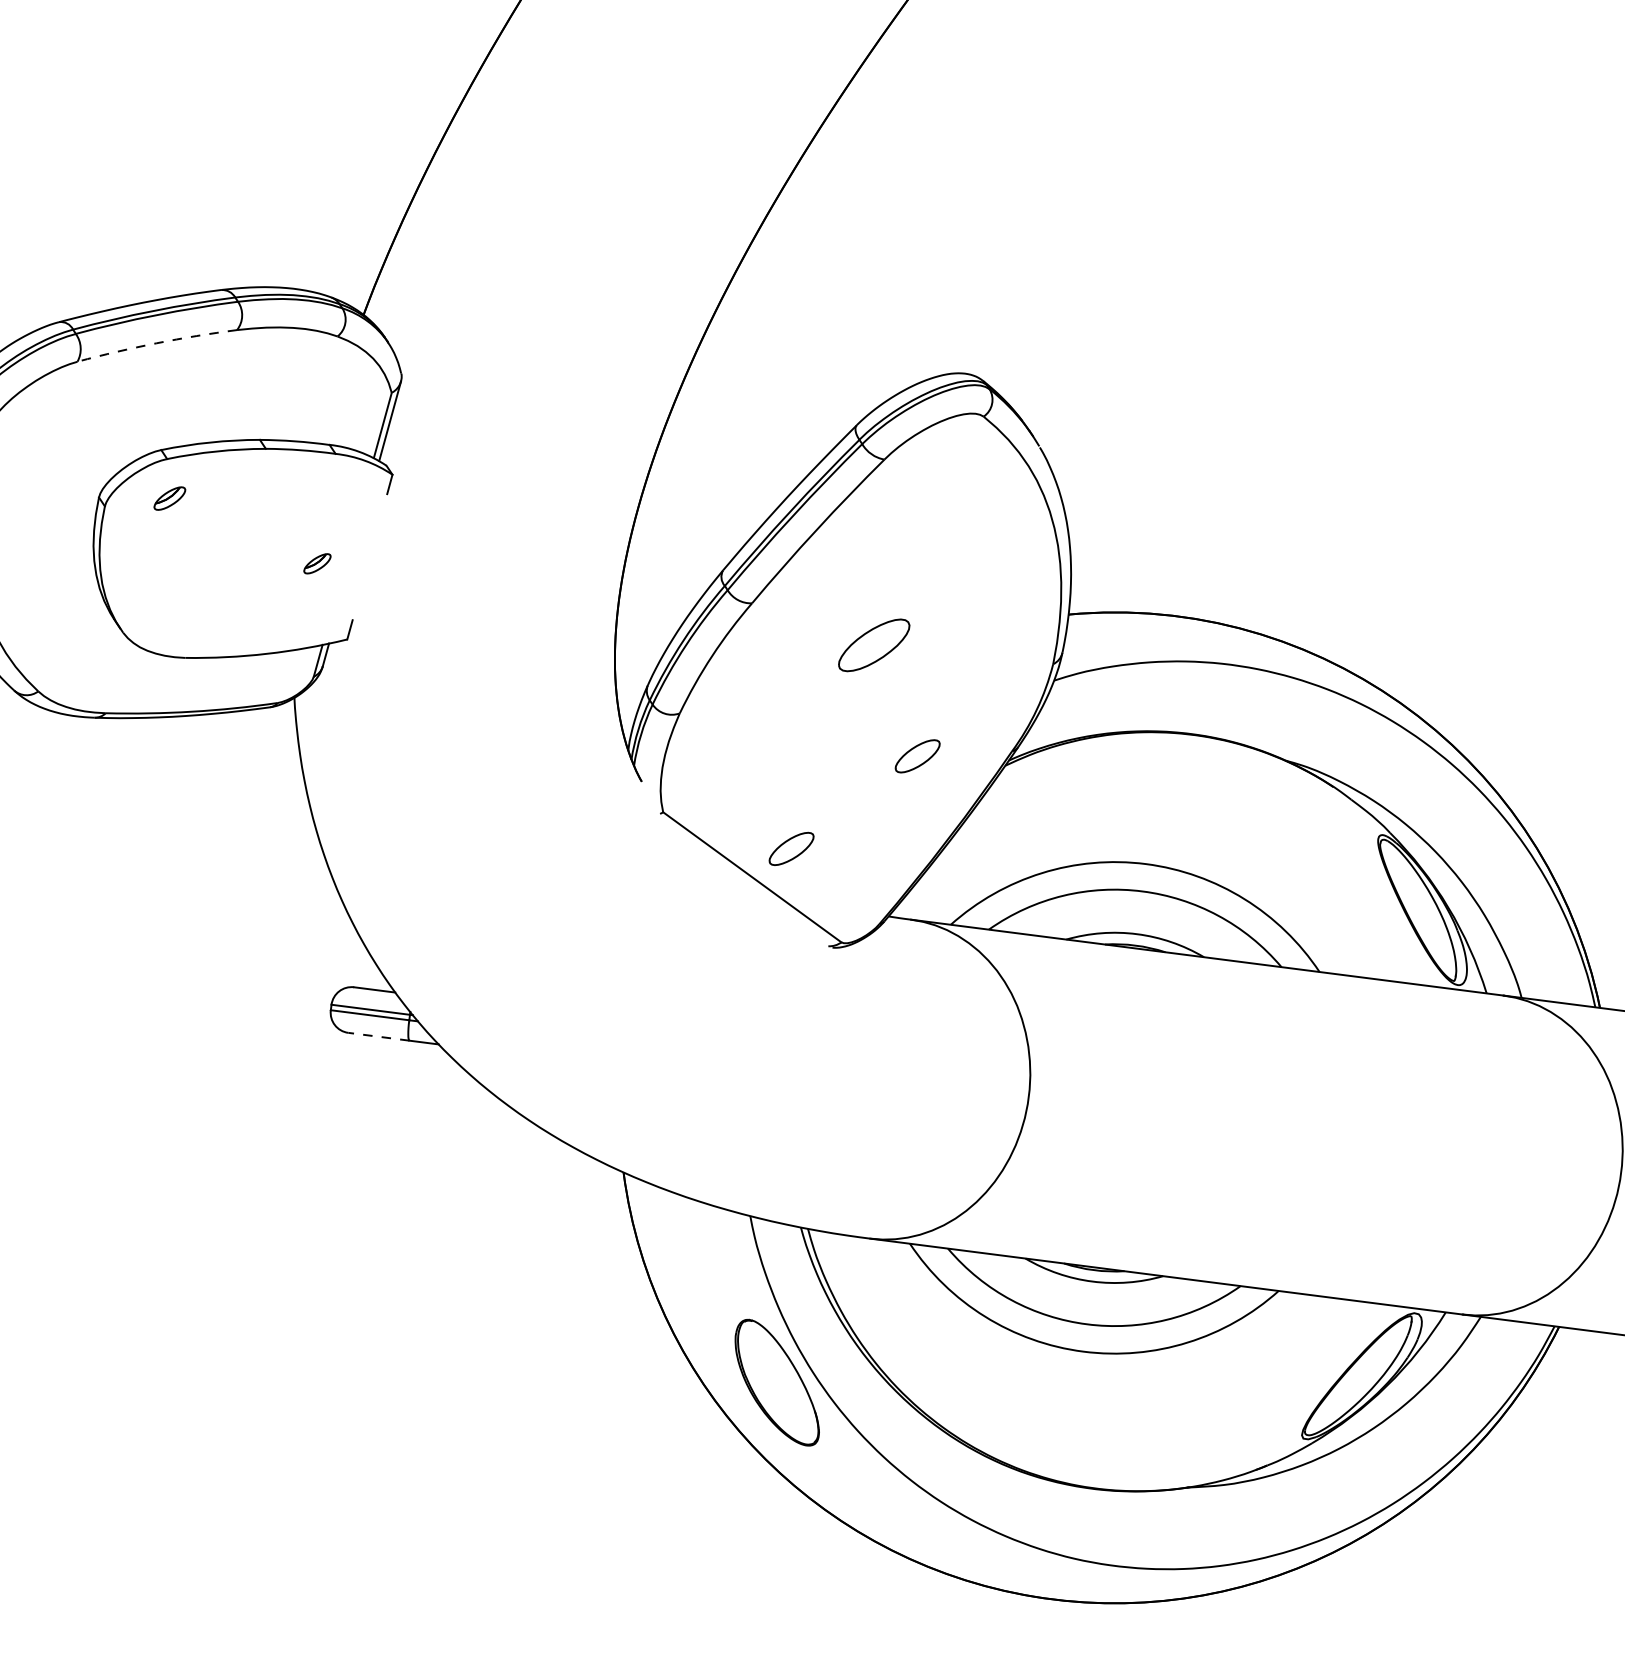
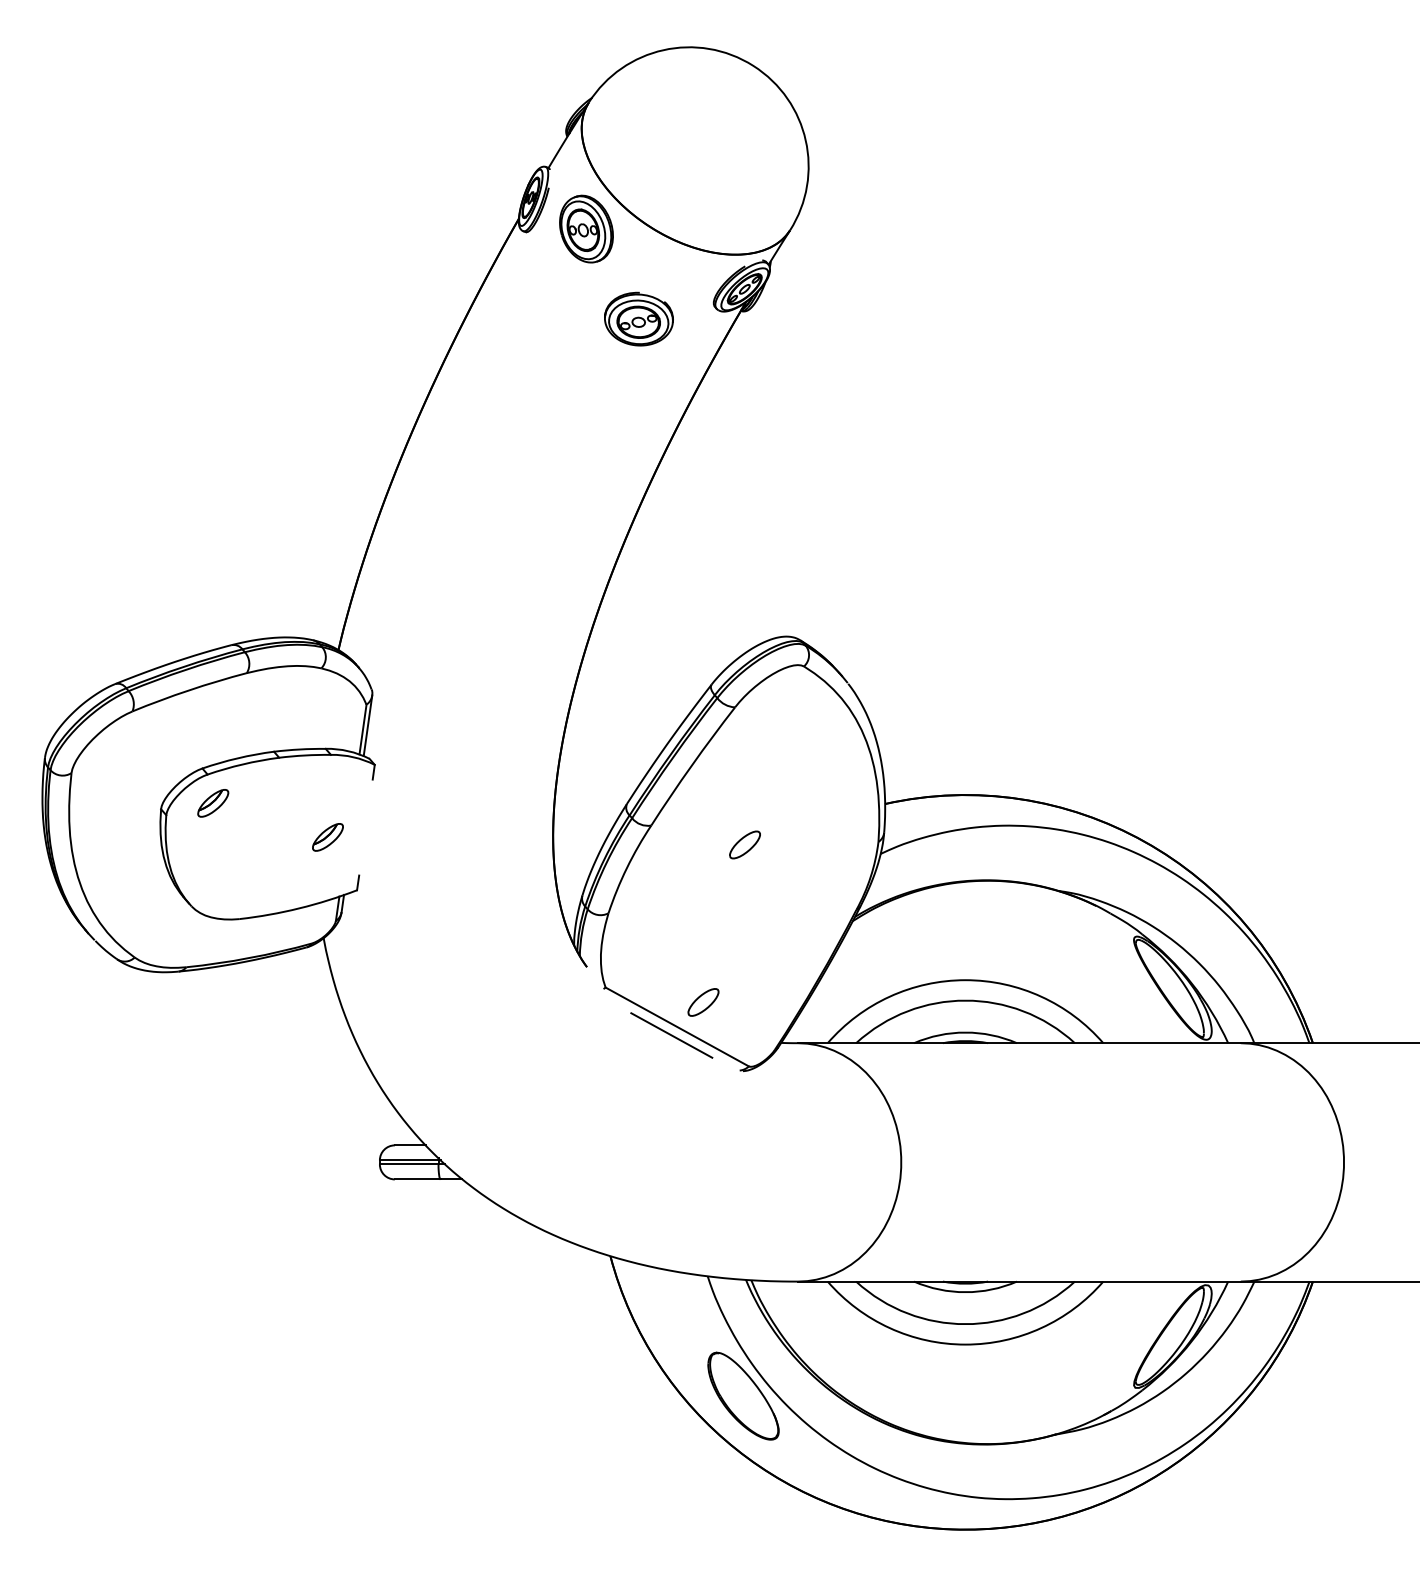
arc: (157, 343) -> (189, 690), dashed -> solid
part: (170, 498) -> (213, 803), size x1.43
part: (316, 563) -> (327, 837), size x1.67
part: (873, 644) -> (744, 844), size x0.62
part: (917, 756) -> (787, 922), removed
line: (743, 887) -> (671, 1035), added
line: (378, 1036) -> (417, 1179), dashed -> solid

